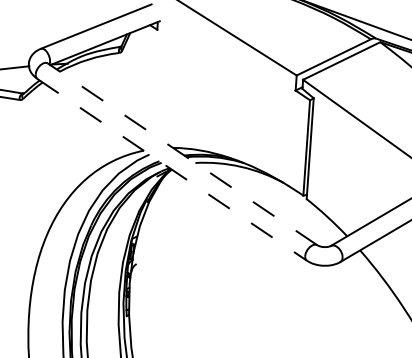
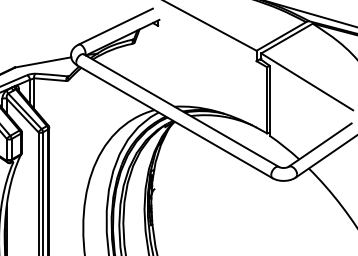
line: (182, 153) -> (181, 110), dashed -> solid
line: (172, 169) -> (175, 121), dashed -> solid

